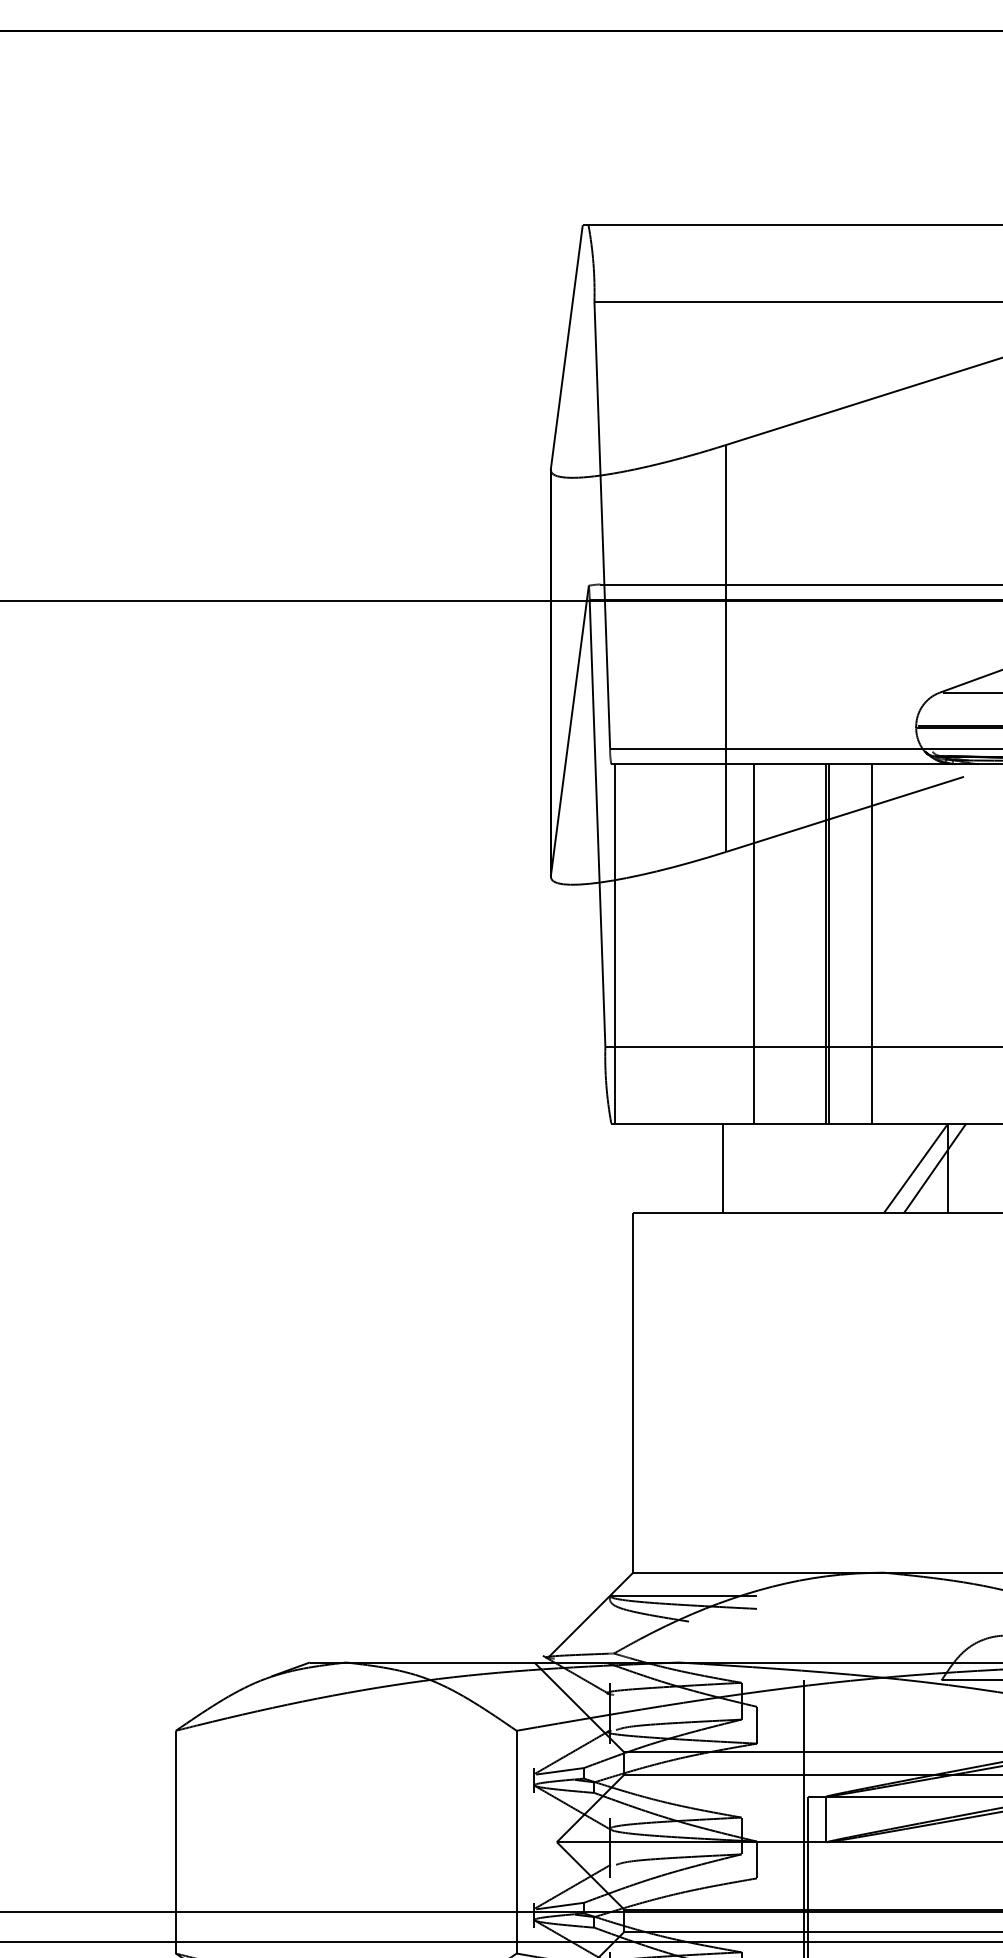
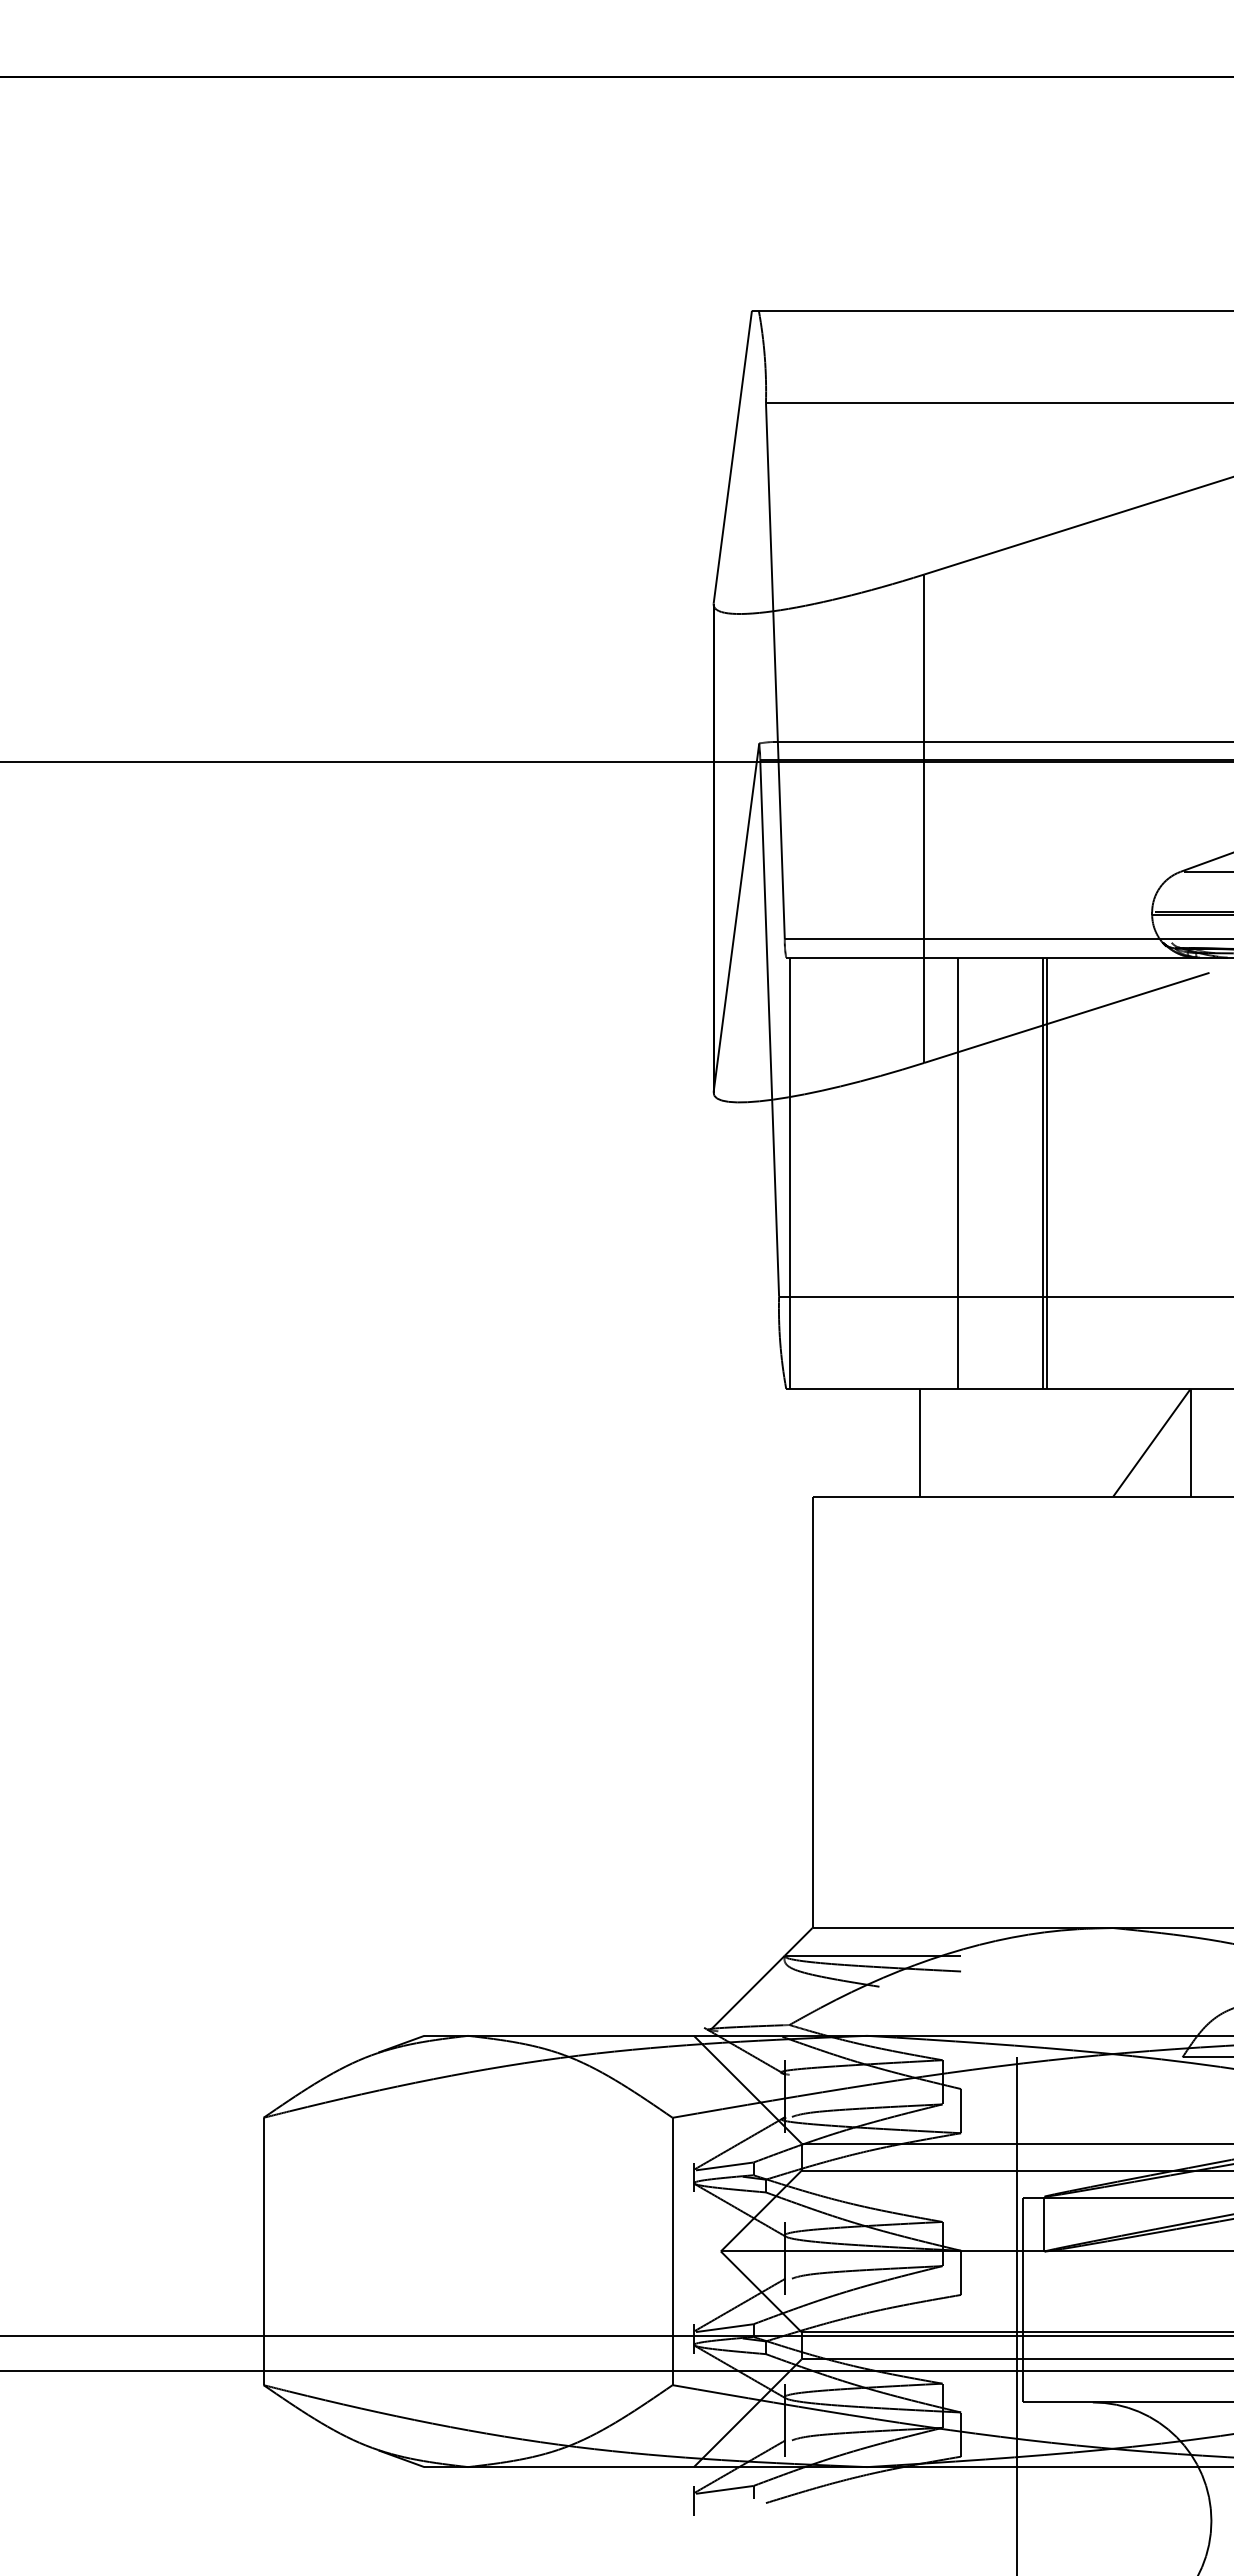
line: (872, 943) -> (1099, 1172), removed
line: (934, 1168) -> (1174, 1442), removed

